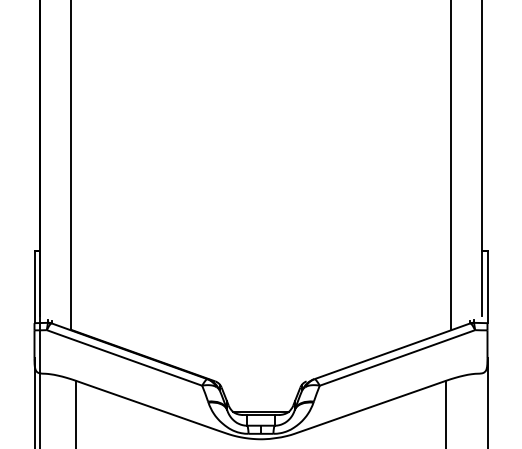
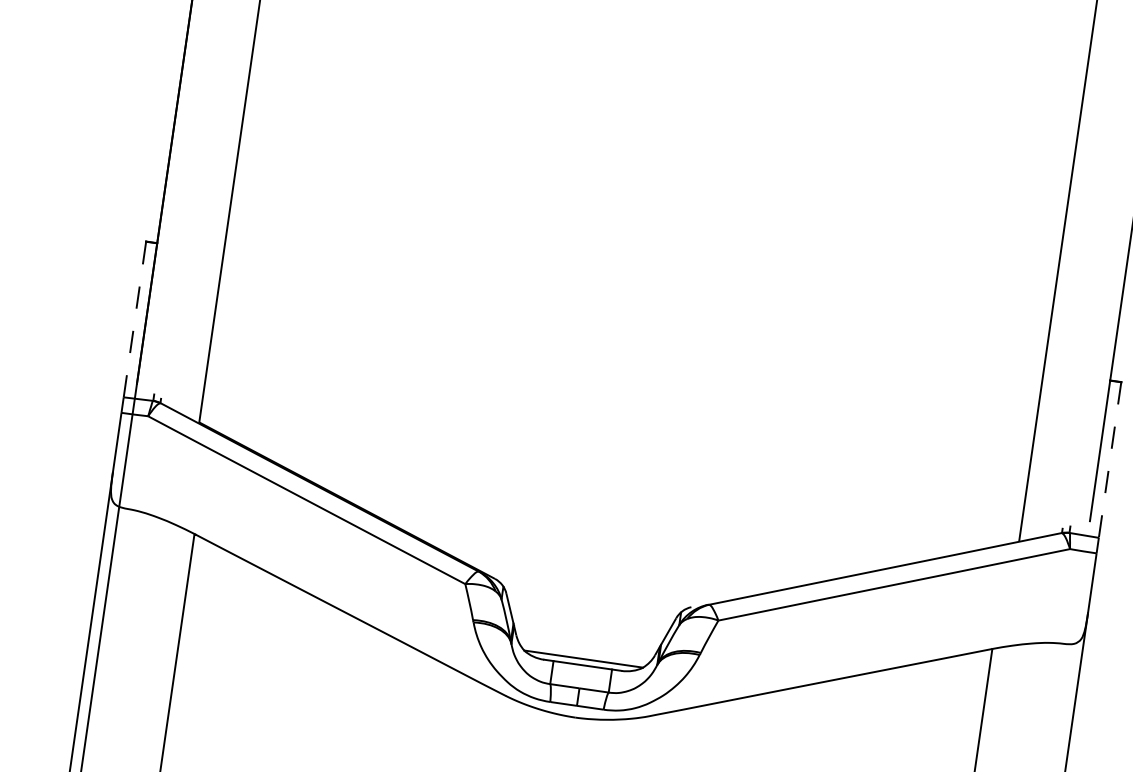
line: (34, 286) -> (135, 318), solid -> dashed
line: (487, 287) -> (1109, 461), solid -> dashed

